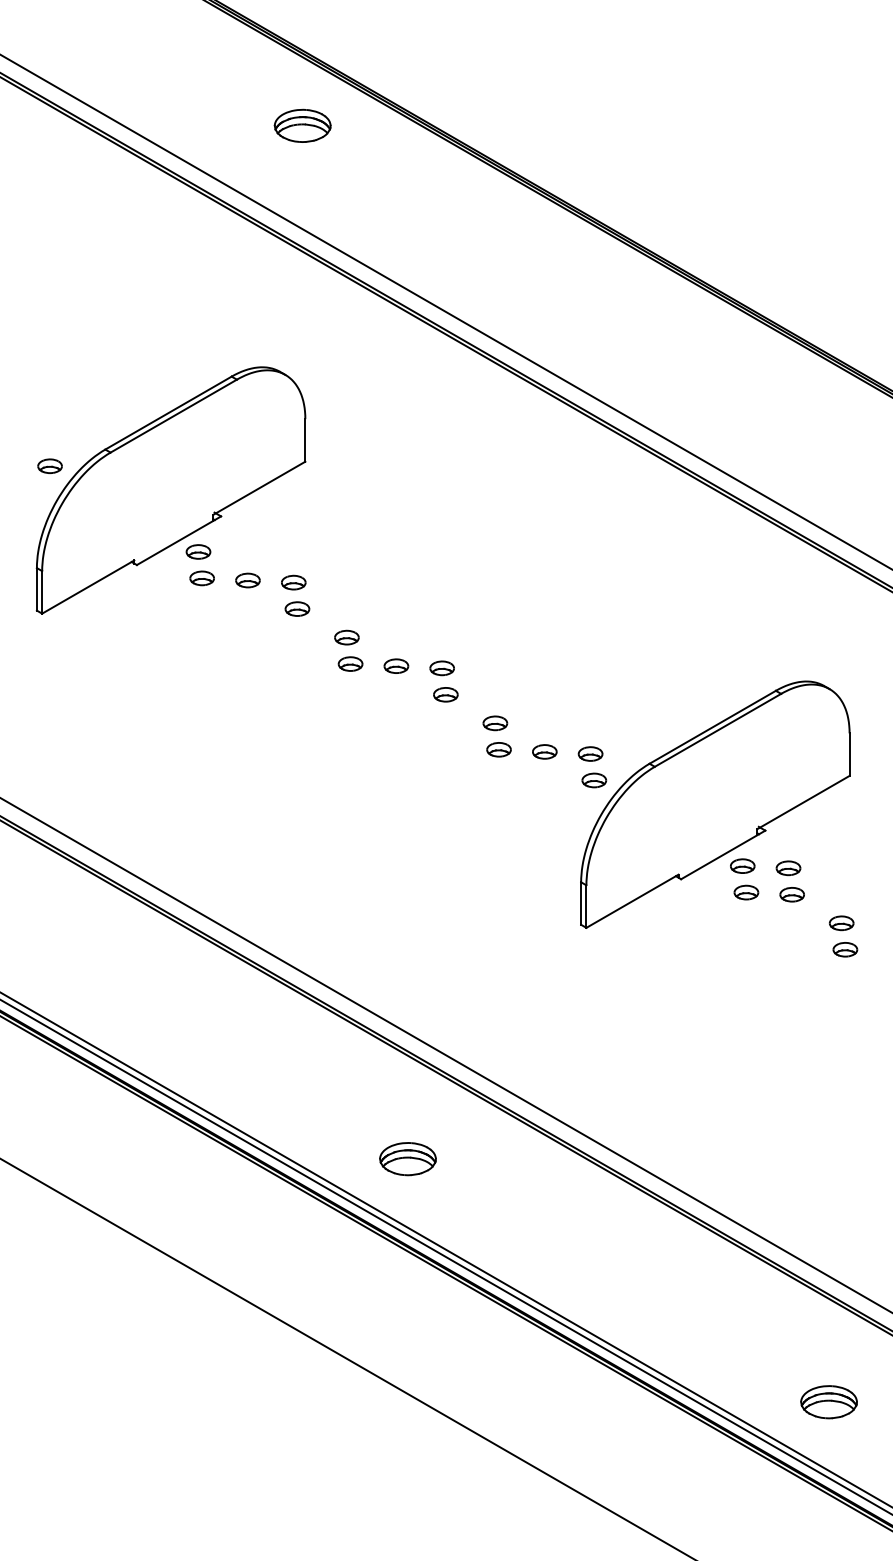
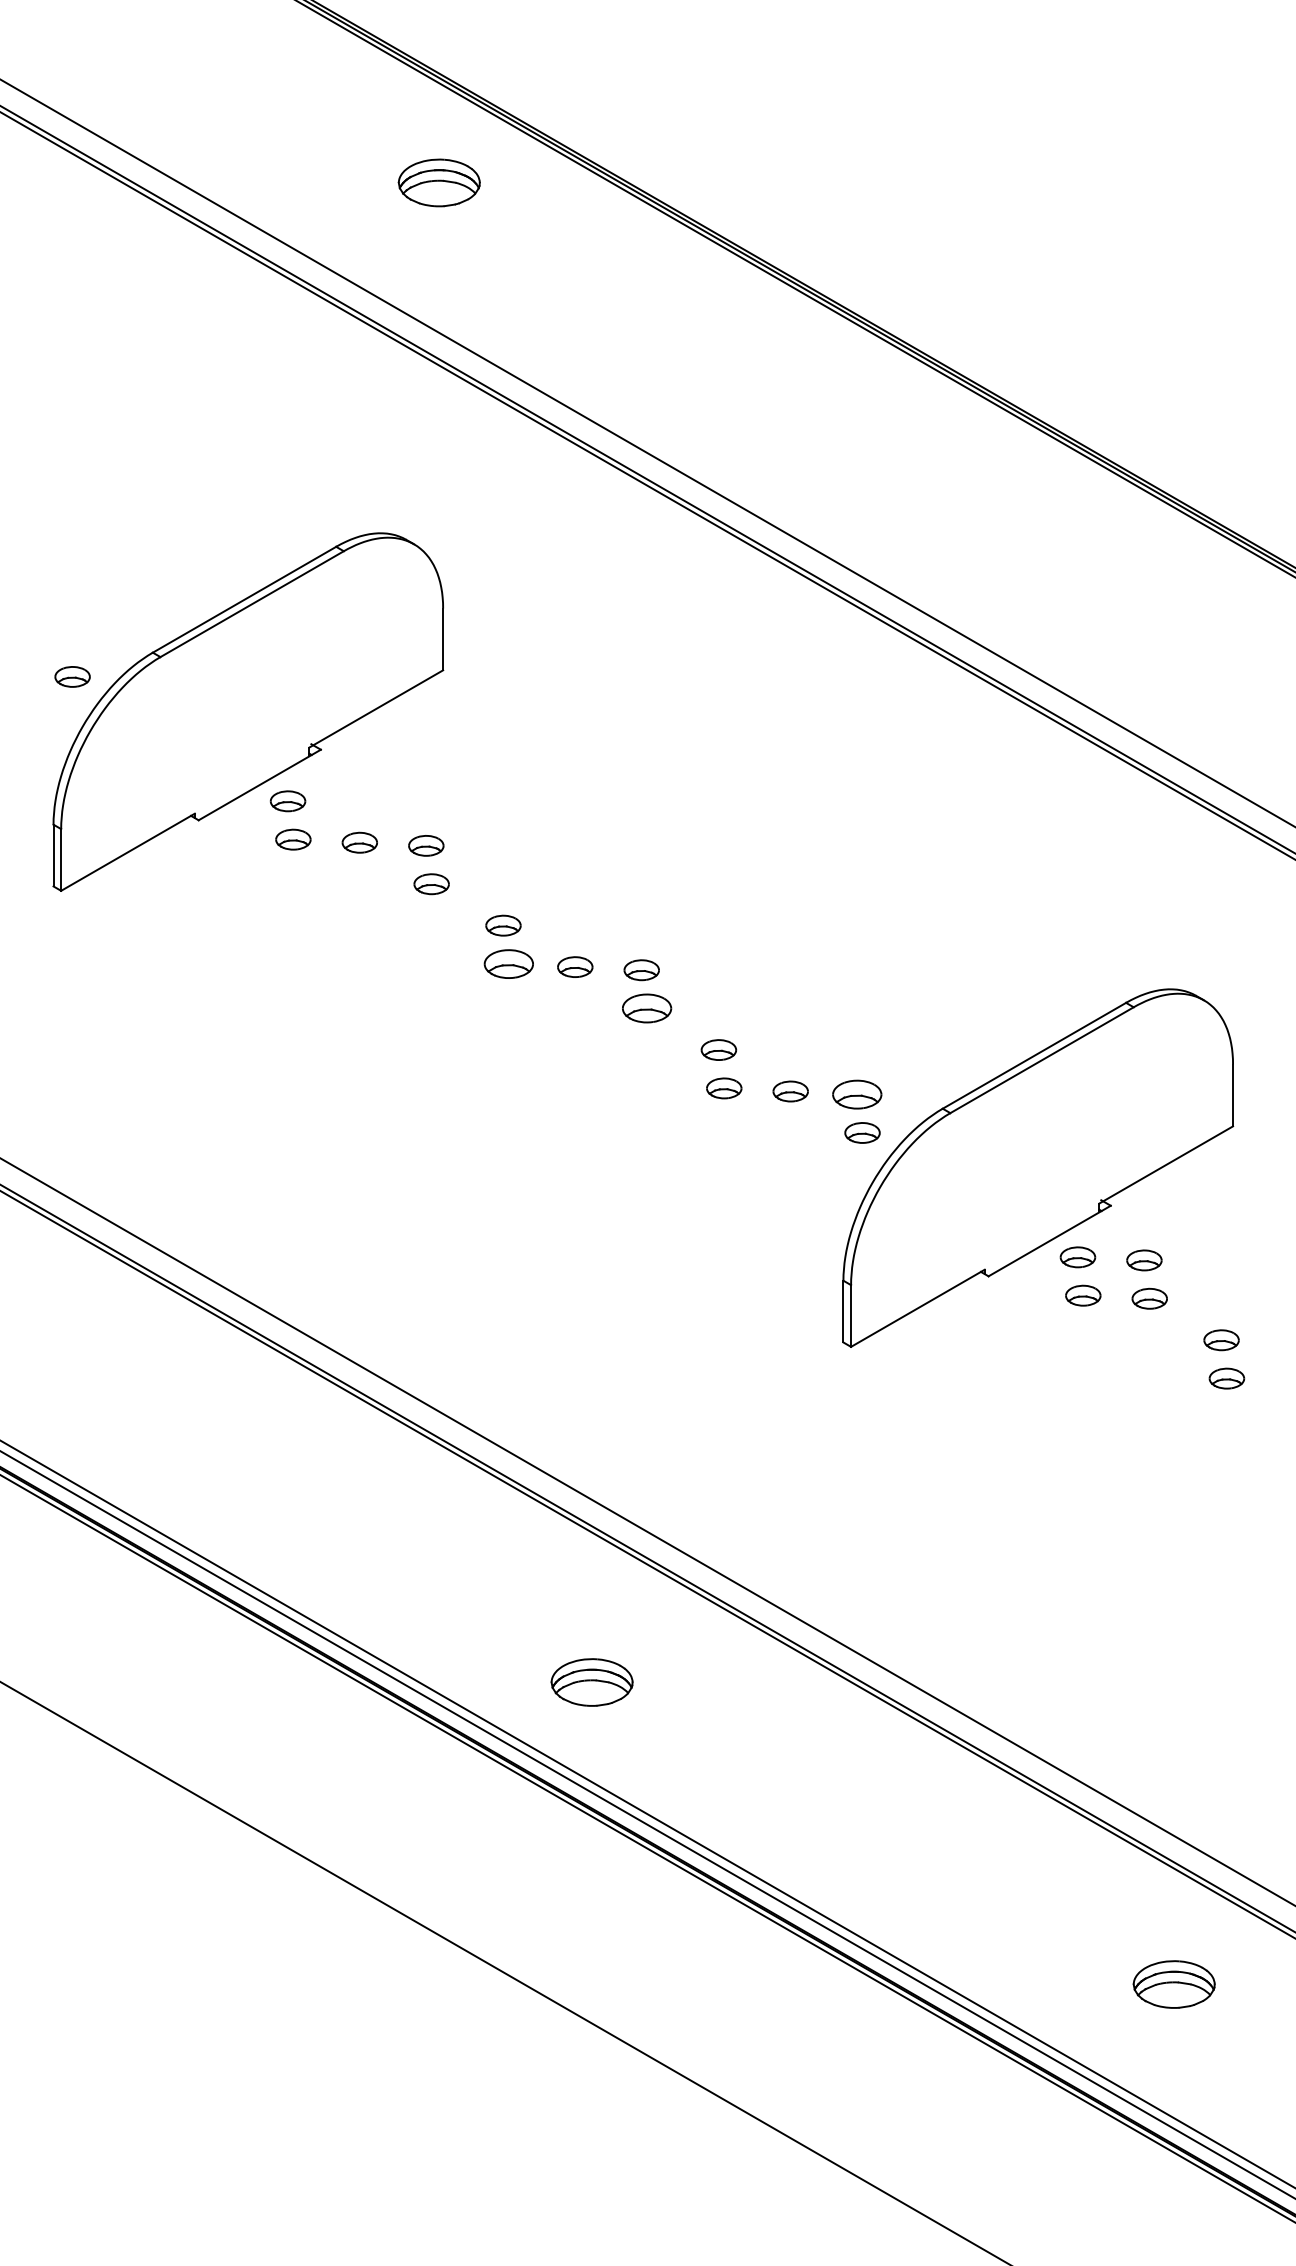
part: (350, 663) -> (508, 963), size x1.4
part: (445, 694) -> (646, 1008), size x1.4
part: (590, 753) -> (857, 1093), size x1.4
part: (828, 1402) -> (1173, 1984), moved

